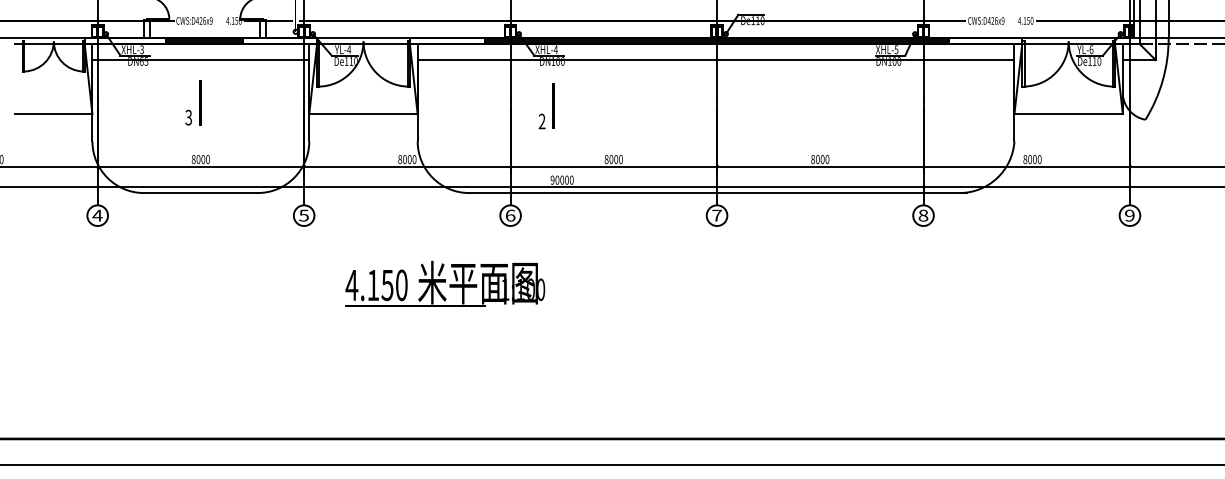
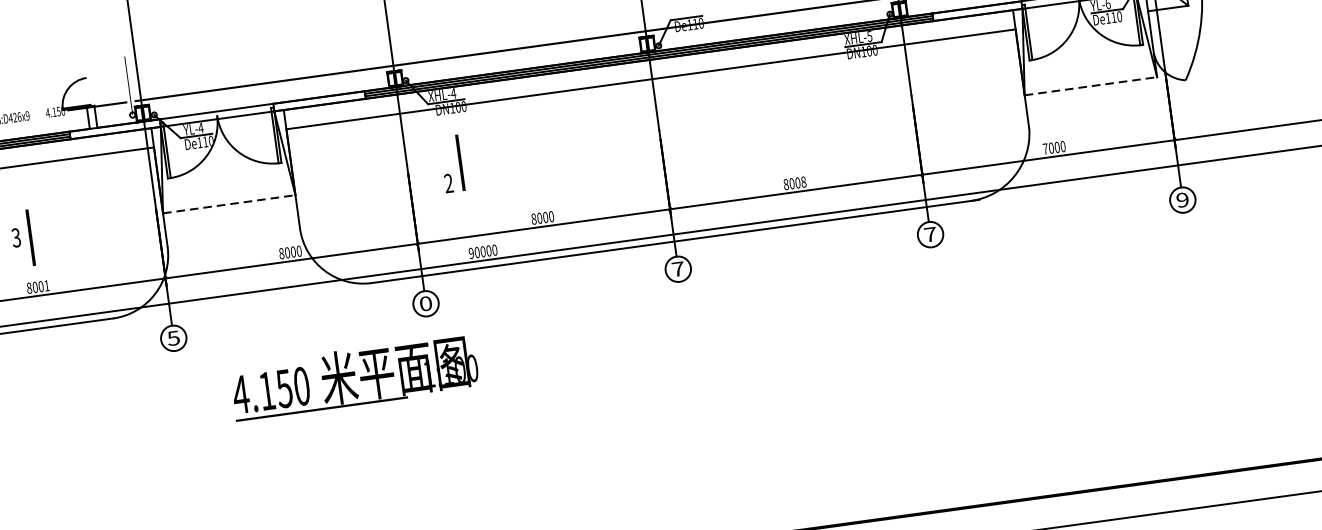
line: (200, 102) -> (30, 236), moved
line: (363, 114) -> (229, 204), solid -> dashed
line: (1069, 114) -> (1092, 86), solid -> dashed
text: (207, 159) -> (46, 285), 8000 -> 8001
text: (827, 159) -> (803, 182), 8000 -> 8008
text: (1025, 159) -> (1045, 148), 8000 -> 7000
text: (510, 215) -> (425, 303), 6 -> 0
text: (923, 215) -> (930, 234), 8 -> 7
text: (445, 283) -> (354, 376), moved

